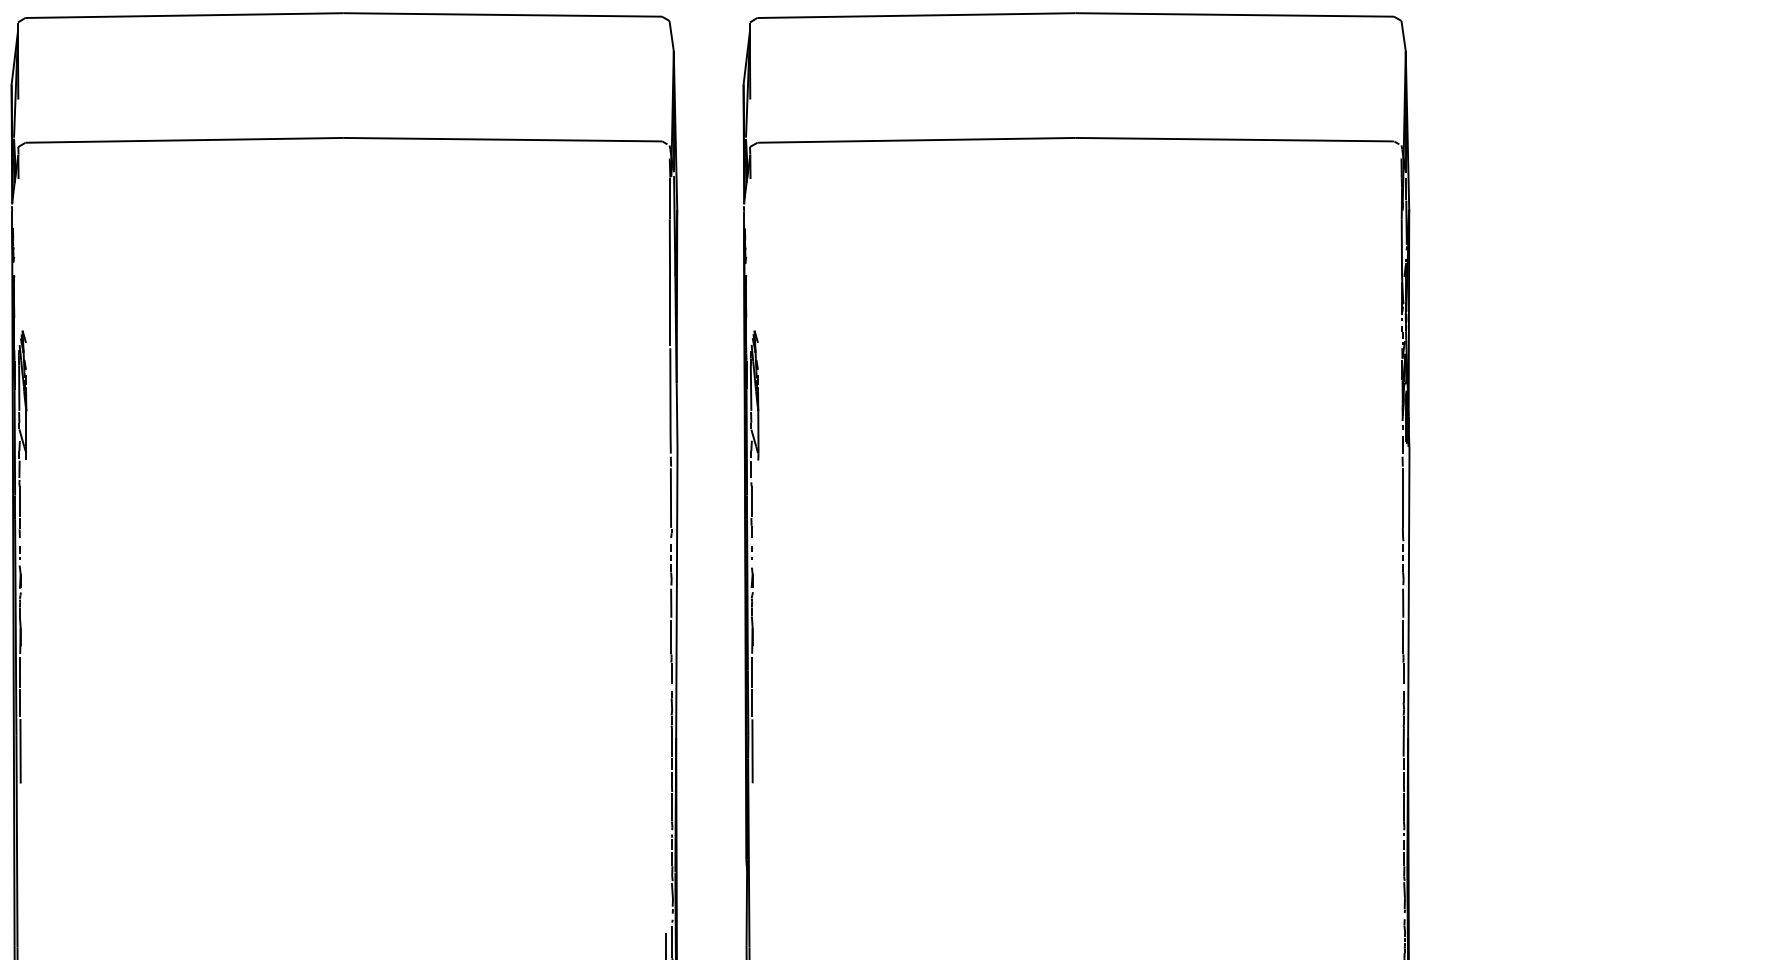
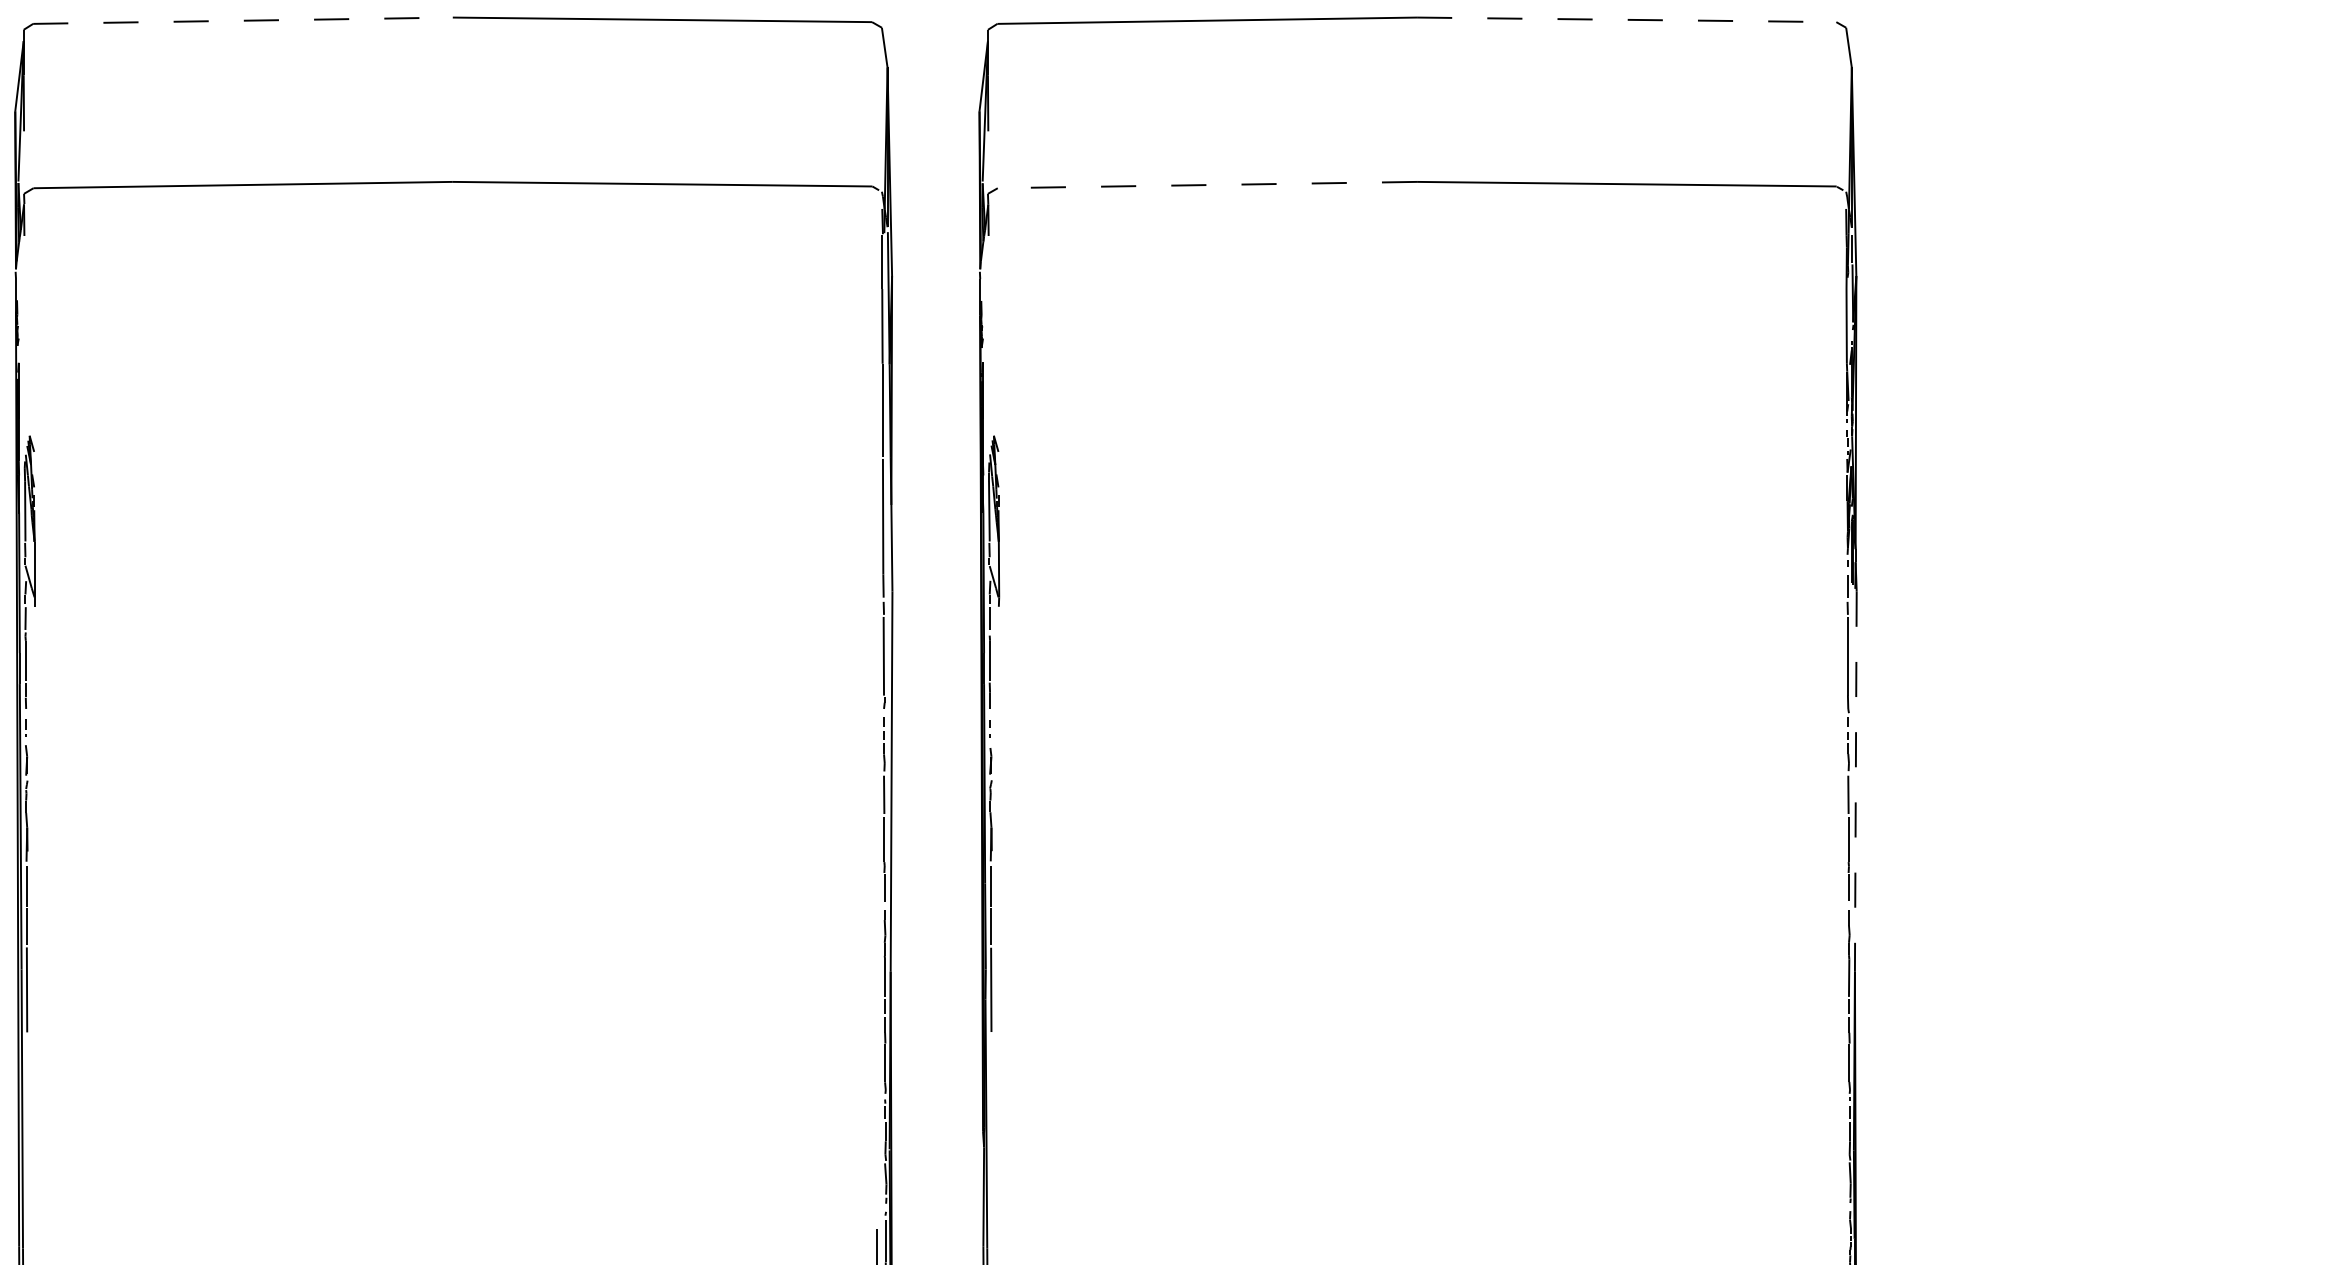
line: (1234, 14) -> (1626, 19), solid -> dashed
line: (184, 15) -> (243, 20), solid -> dashed
line: (916, 140) -> (1207, 185), solid -> dashed
line: (1408, 593) -> (1855, 781), solid -> dashed

